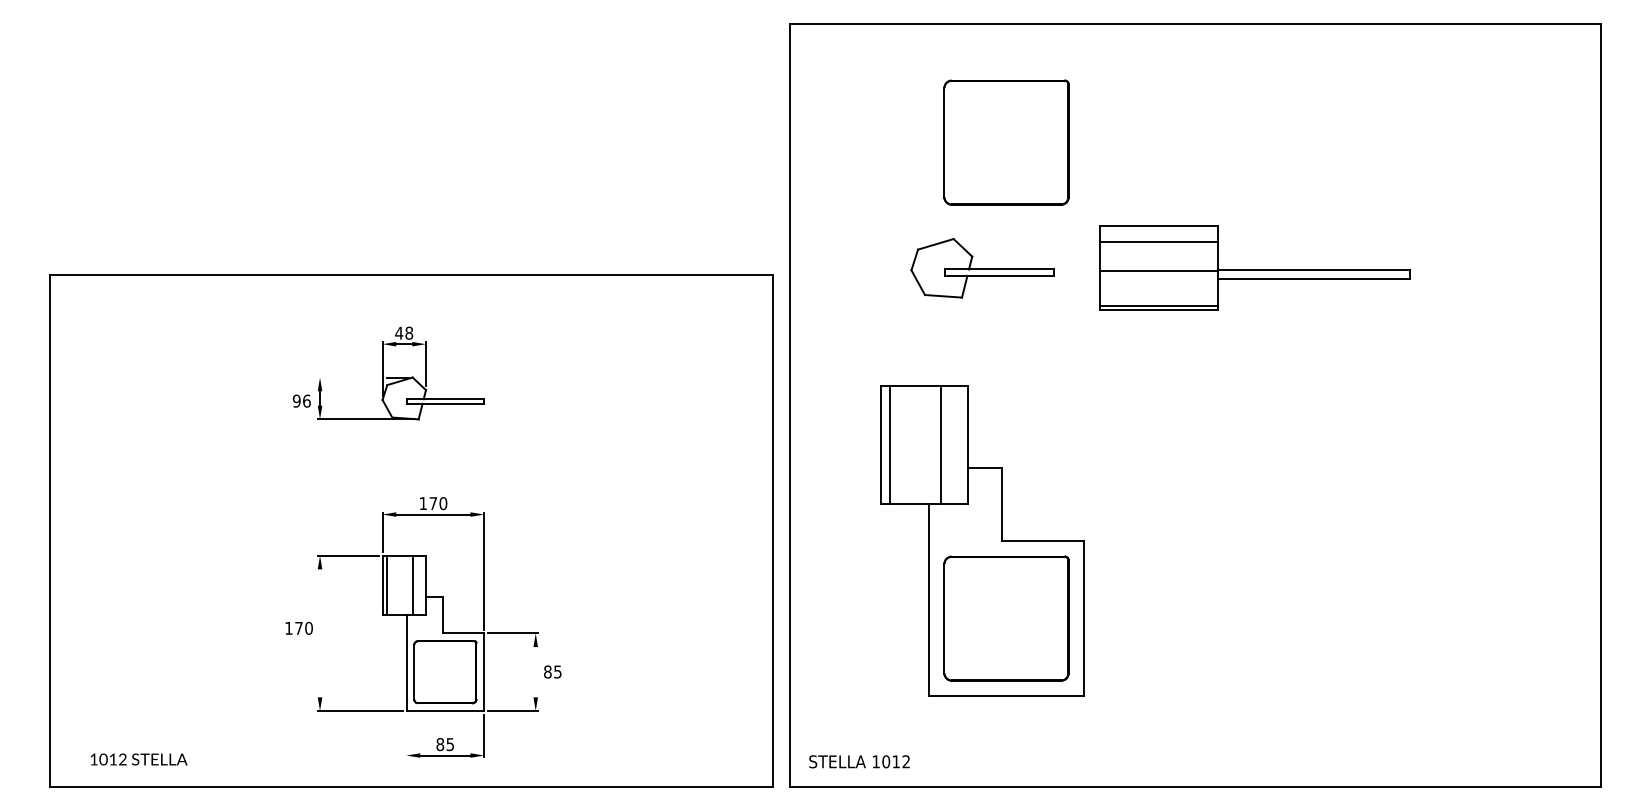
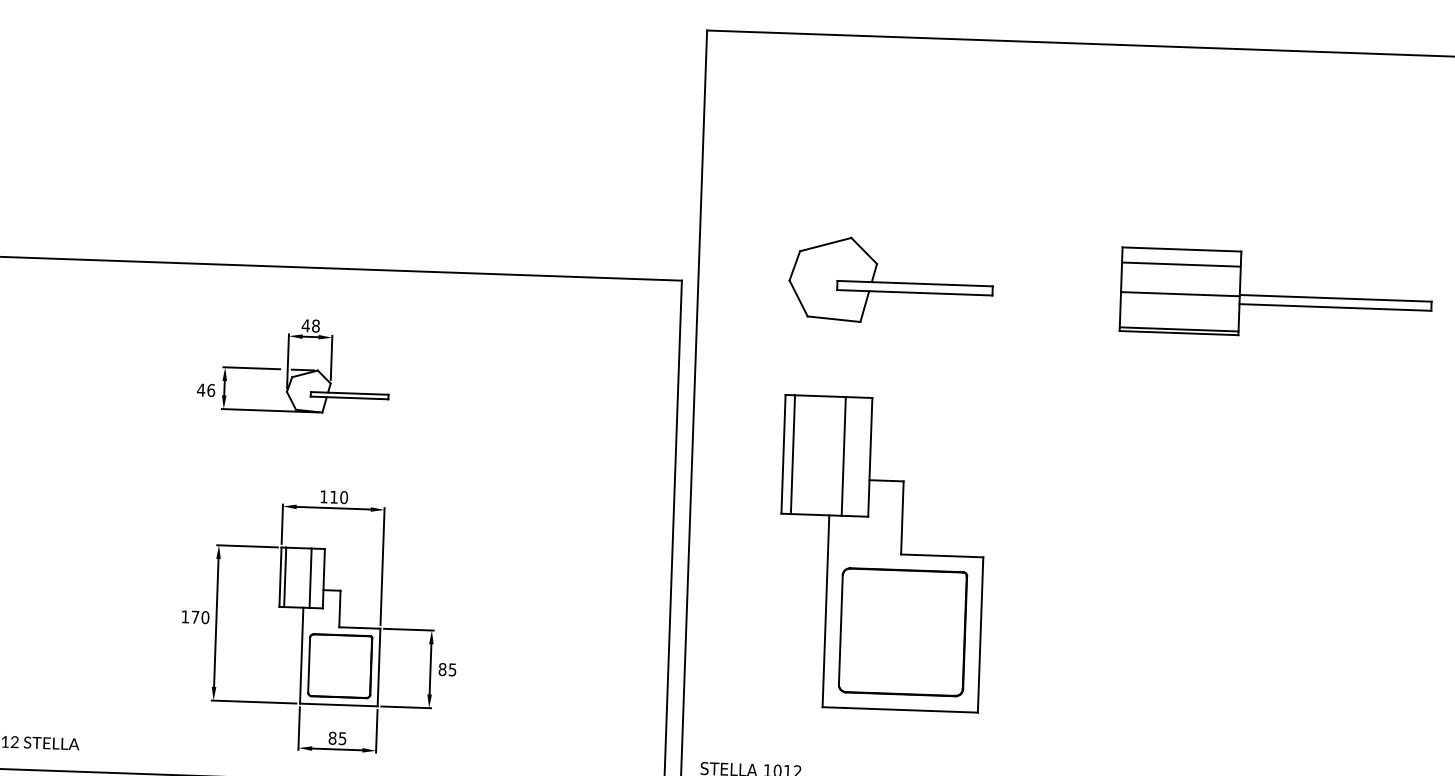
part: (1006, 142) -> (919, 156), removed
part: (1254, 267) -> (1275, 293), moved
part: (982, 268) -> (891, 281), size x1.43
line: (346, 377) -> (251, 368), added
text: (296, 400) -> (200, 389), 96 -> 46
text: (432, 503) -> (333, 497), 170 -> 110
line: (320, 633) -> (216, 623), added
line: (535, 672) -> (430, 669), added
line: (406, 735) -> (299, 728), added

